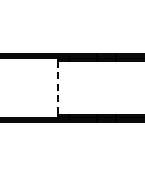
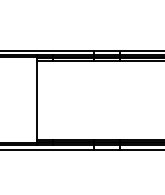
line: (57, 88) -> (36, 100), dashed -> solid

